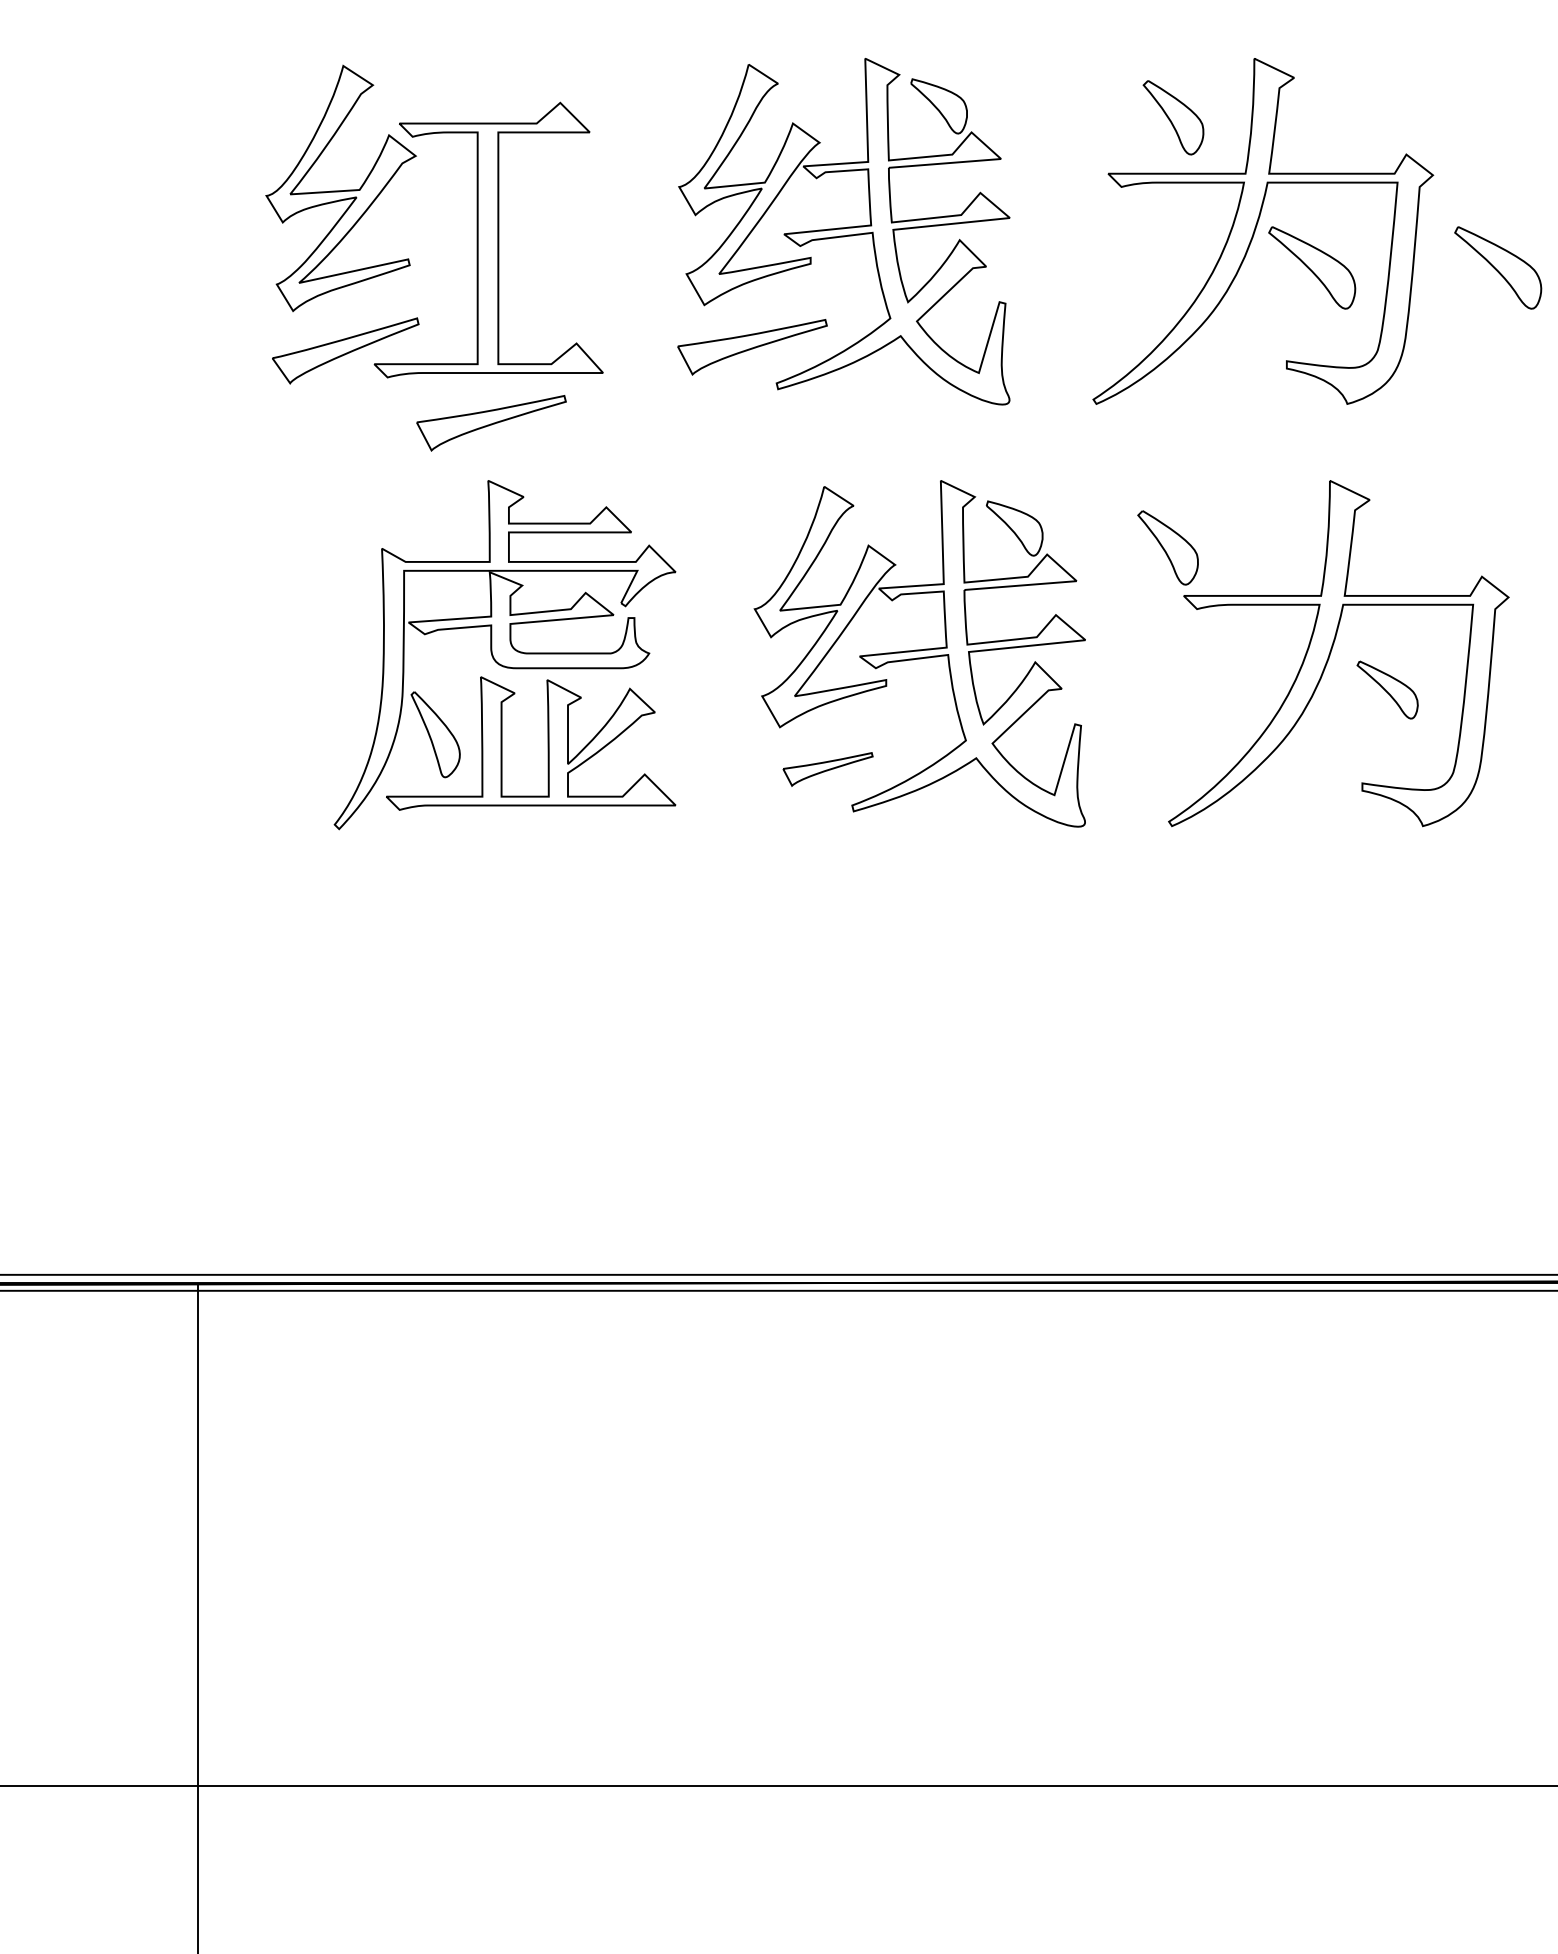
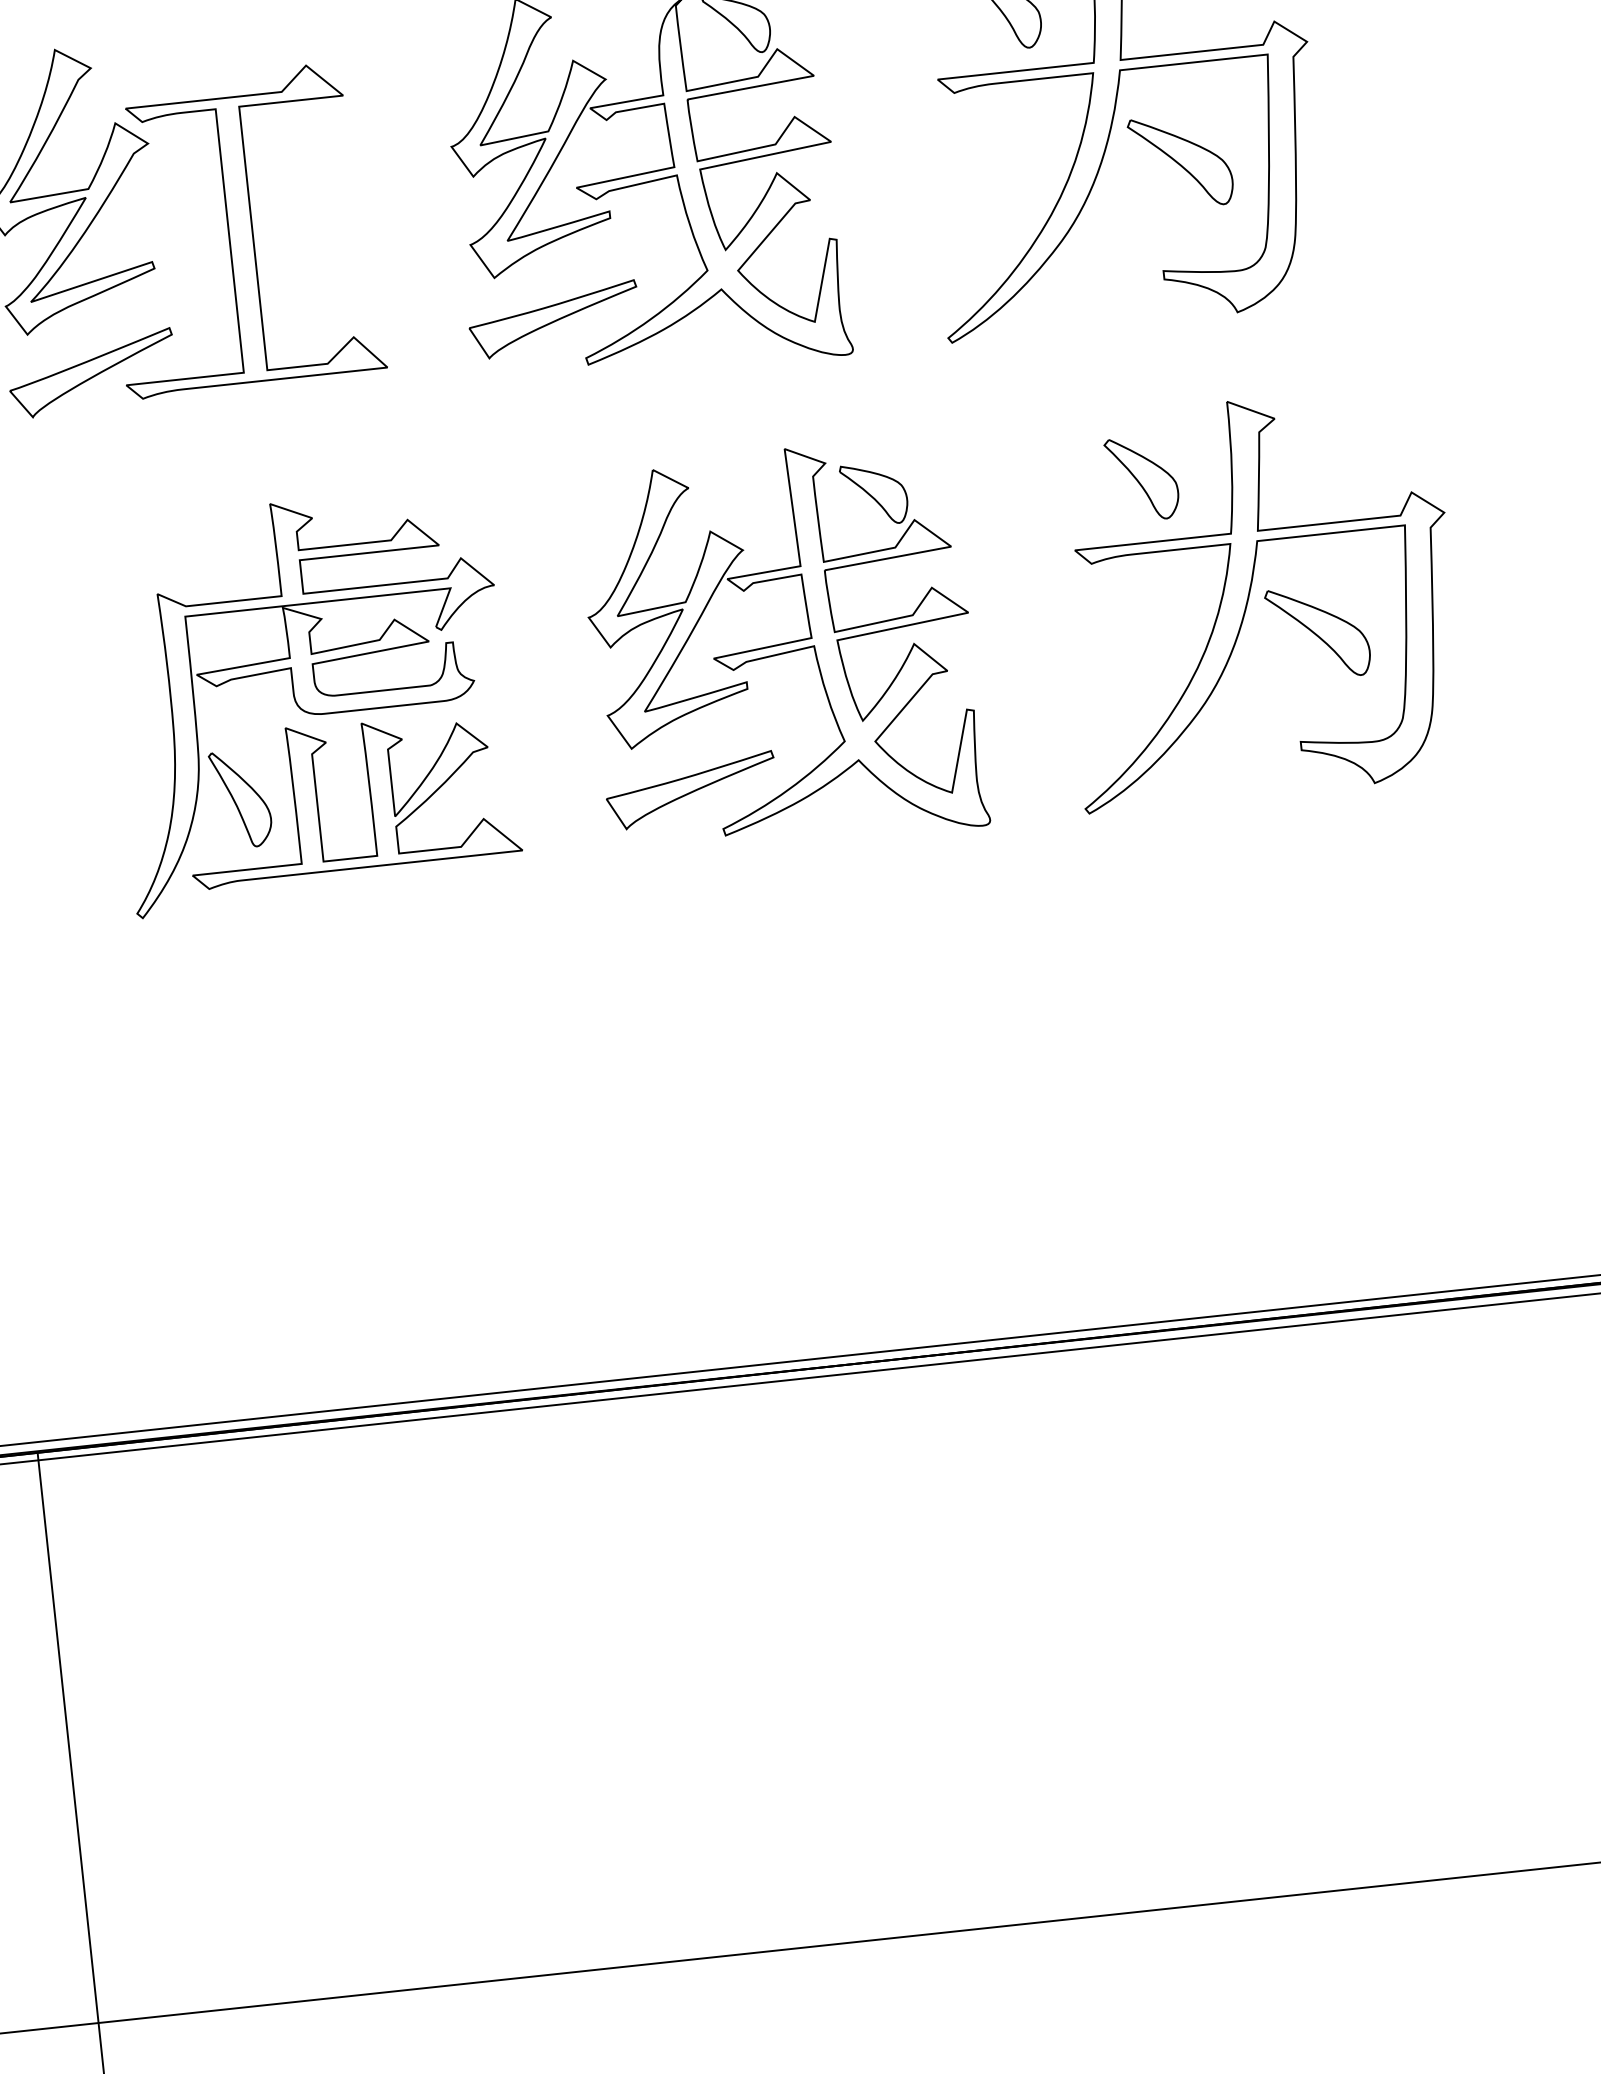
part: (1498, 267) -> (1392, 138), removed
part: (491, 423) -> (266, 438), removed
part: (1167, 547) -> (1141, 478), moved
part: (1387, 689) -> (1317, 632), size x1.43
part: (827, 769) -> (690, 791), size x1.67

